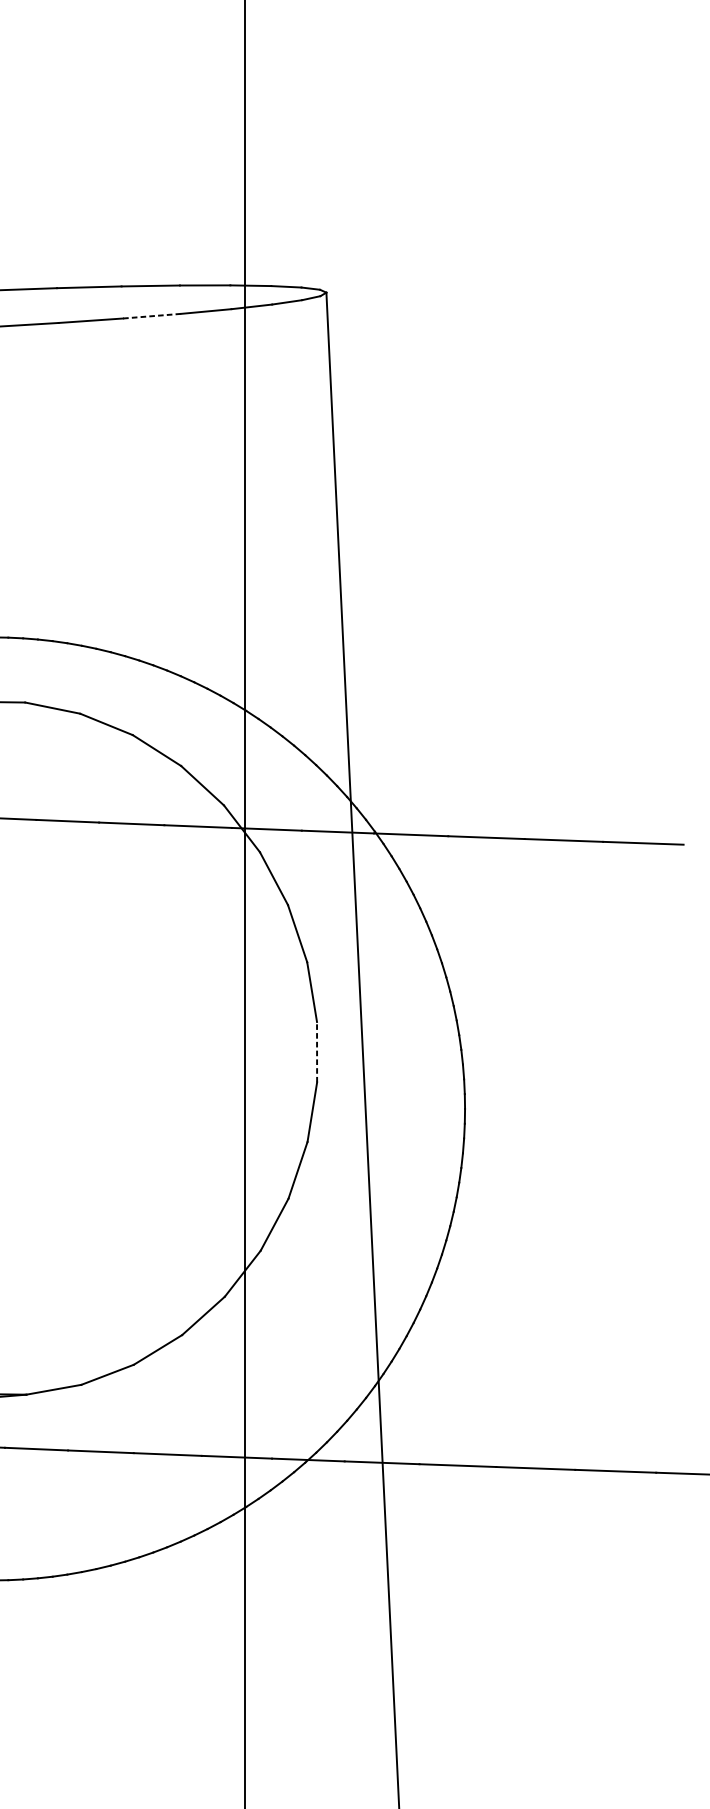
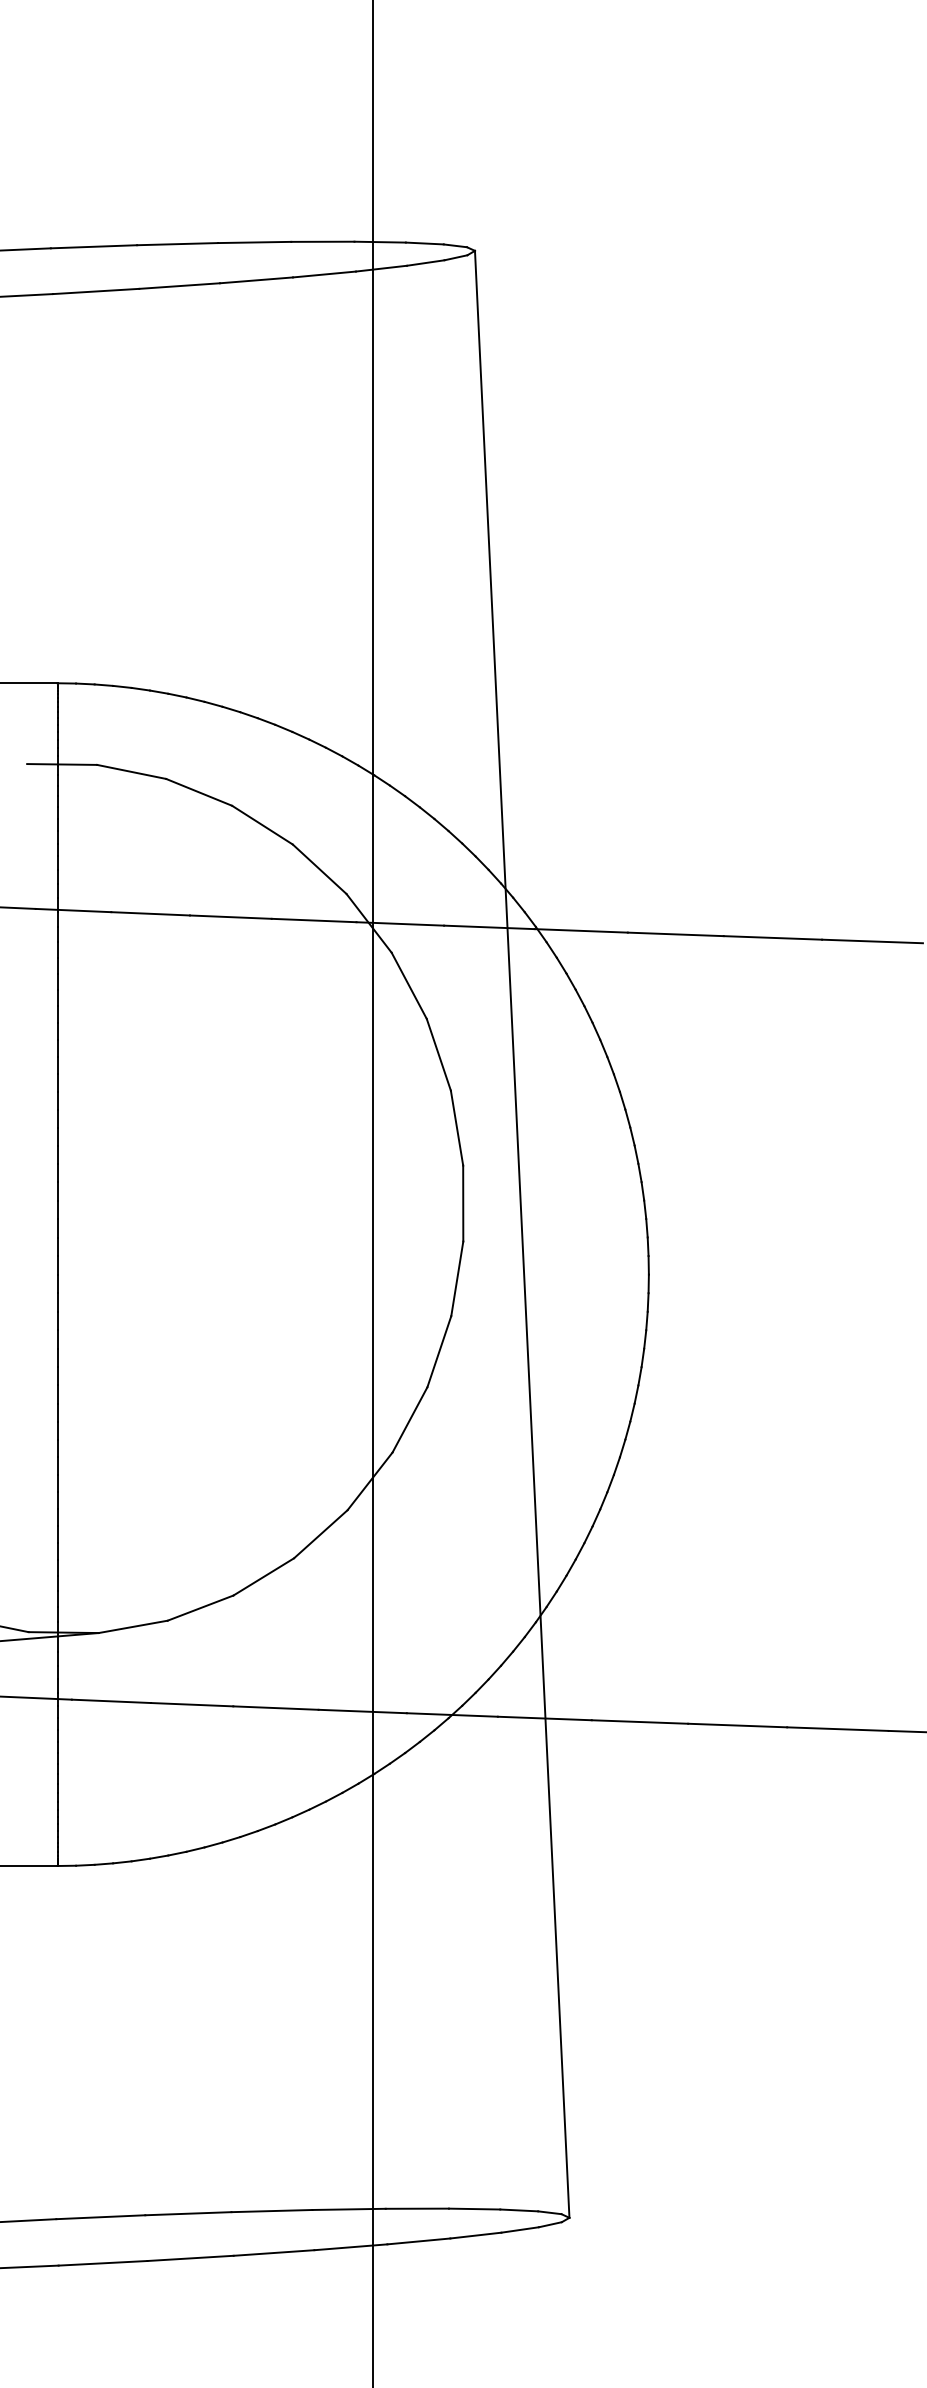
line: (152, 316) -> (256, 280), dashed -> solid
line: (317, 1052) -> (463, 1203), dashed -> solid

